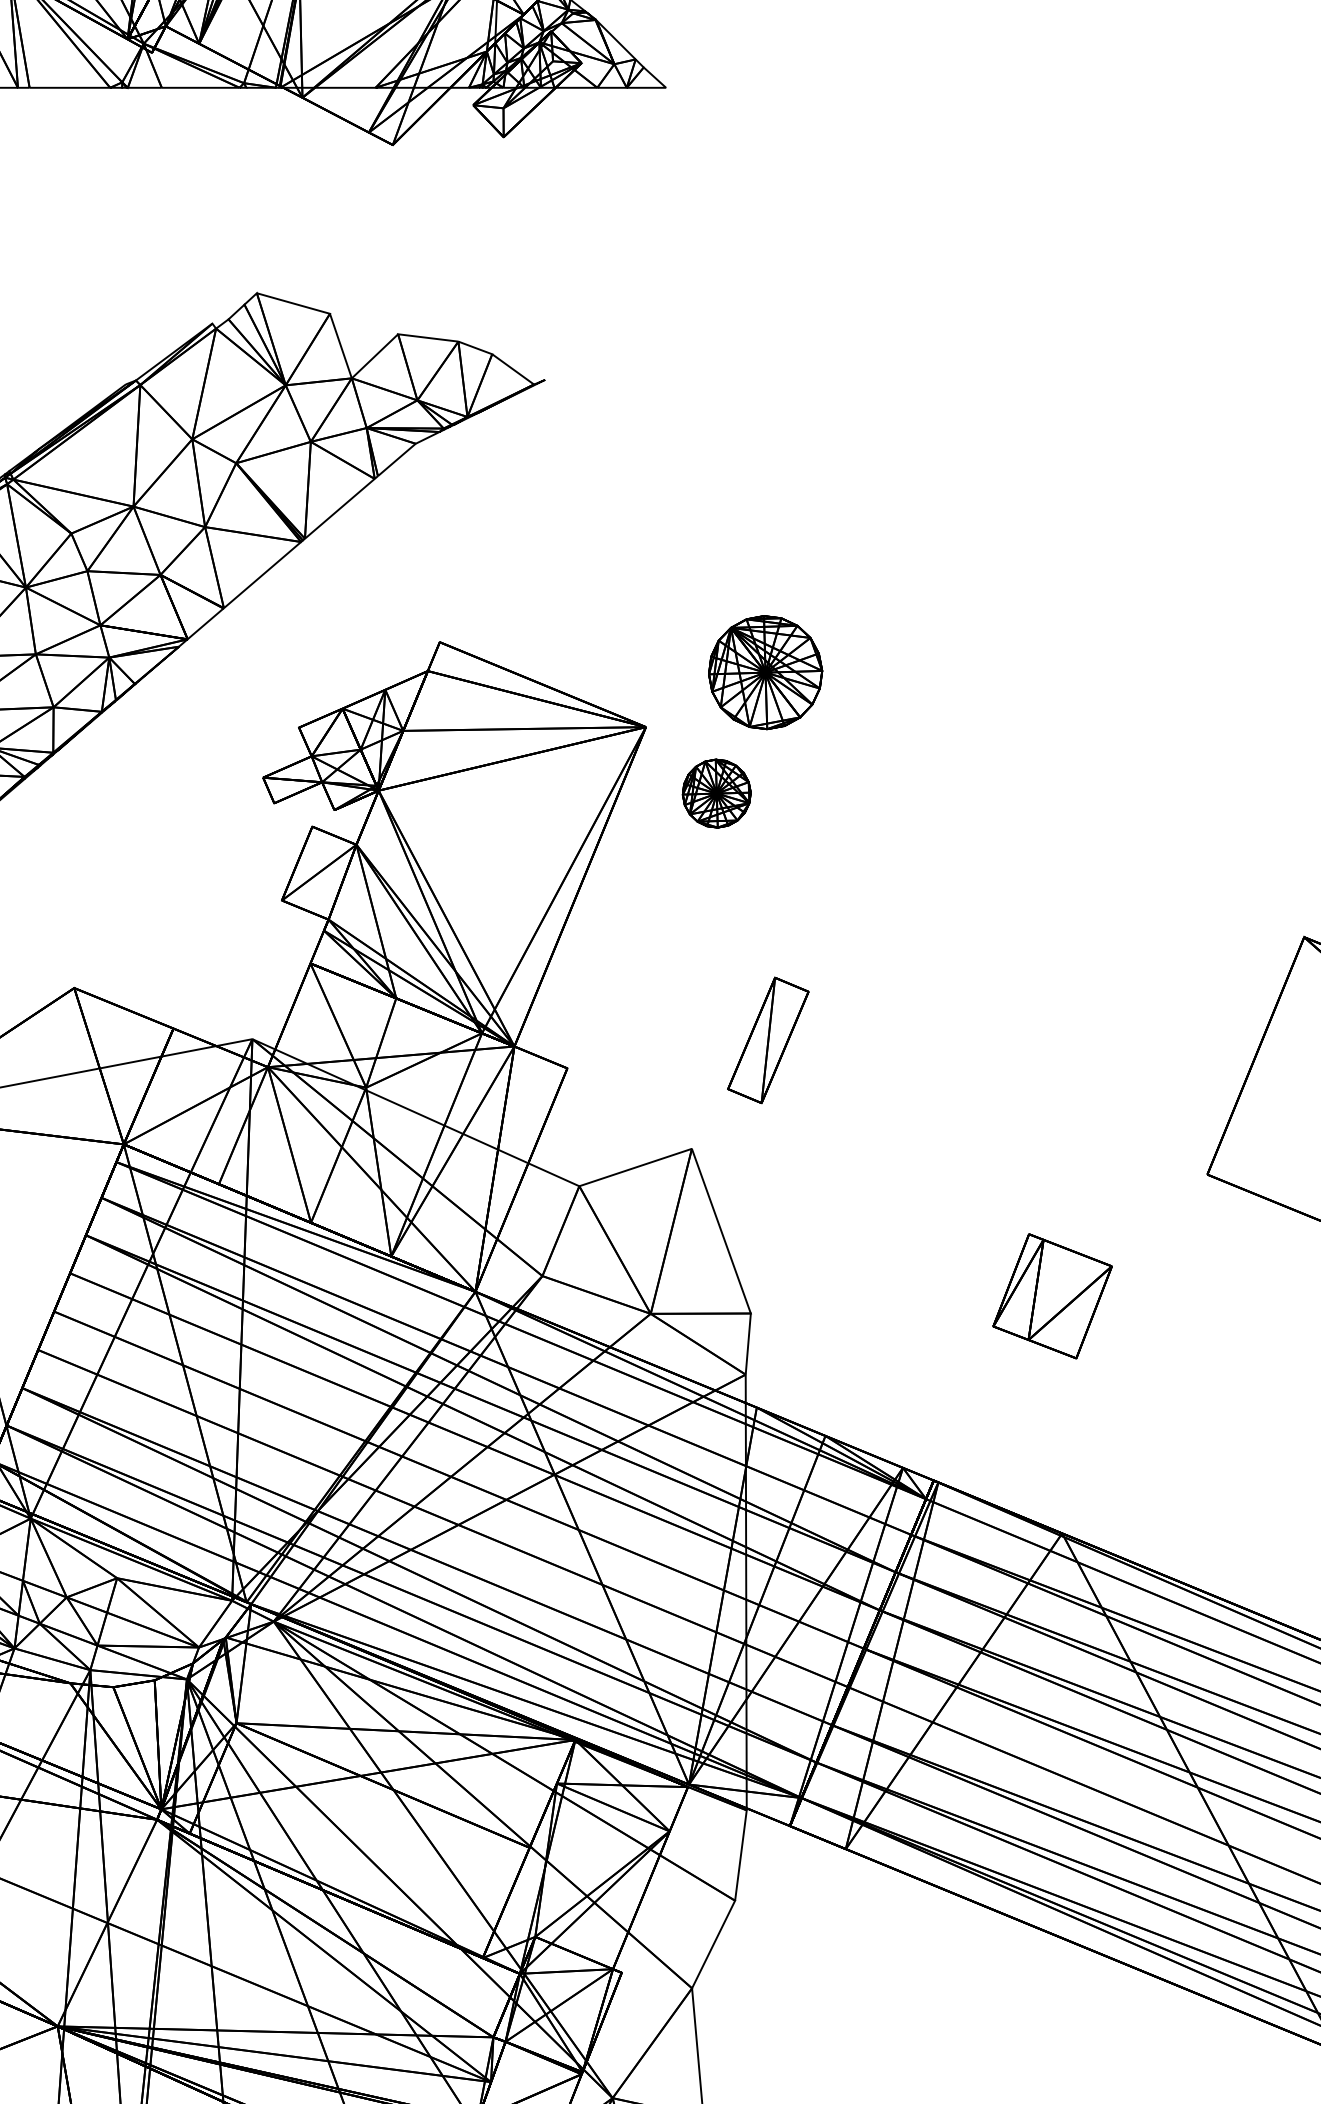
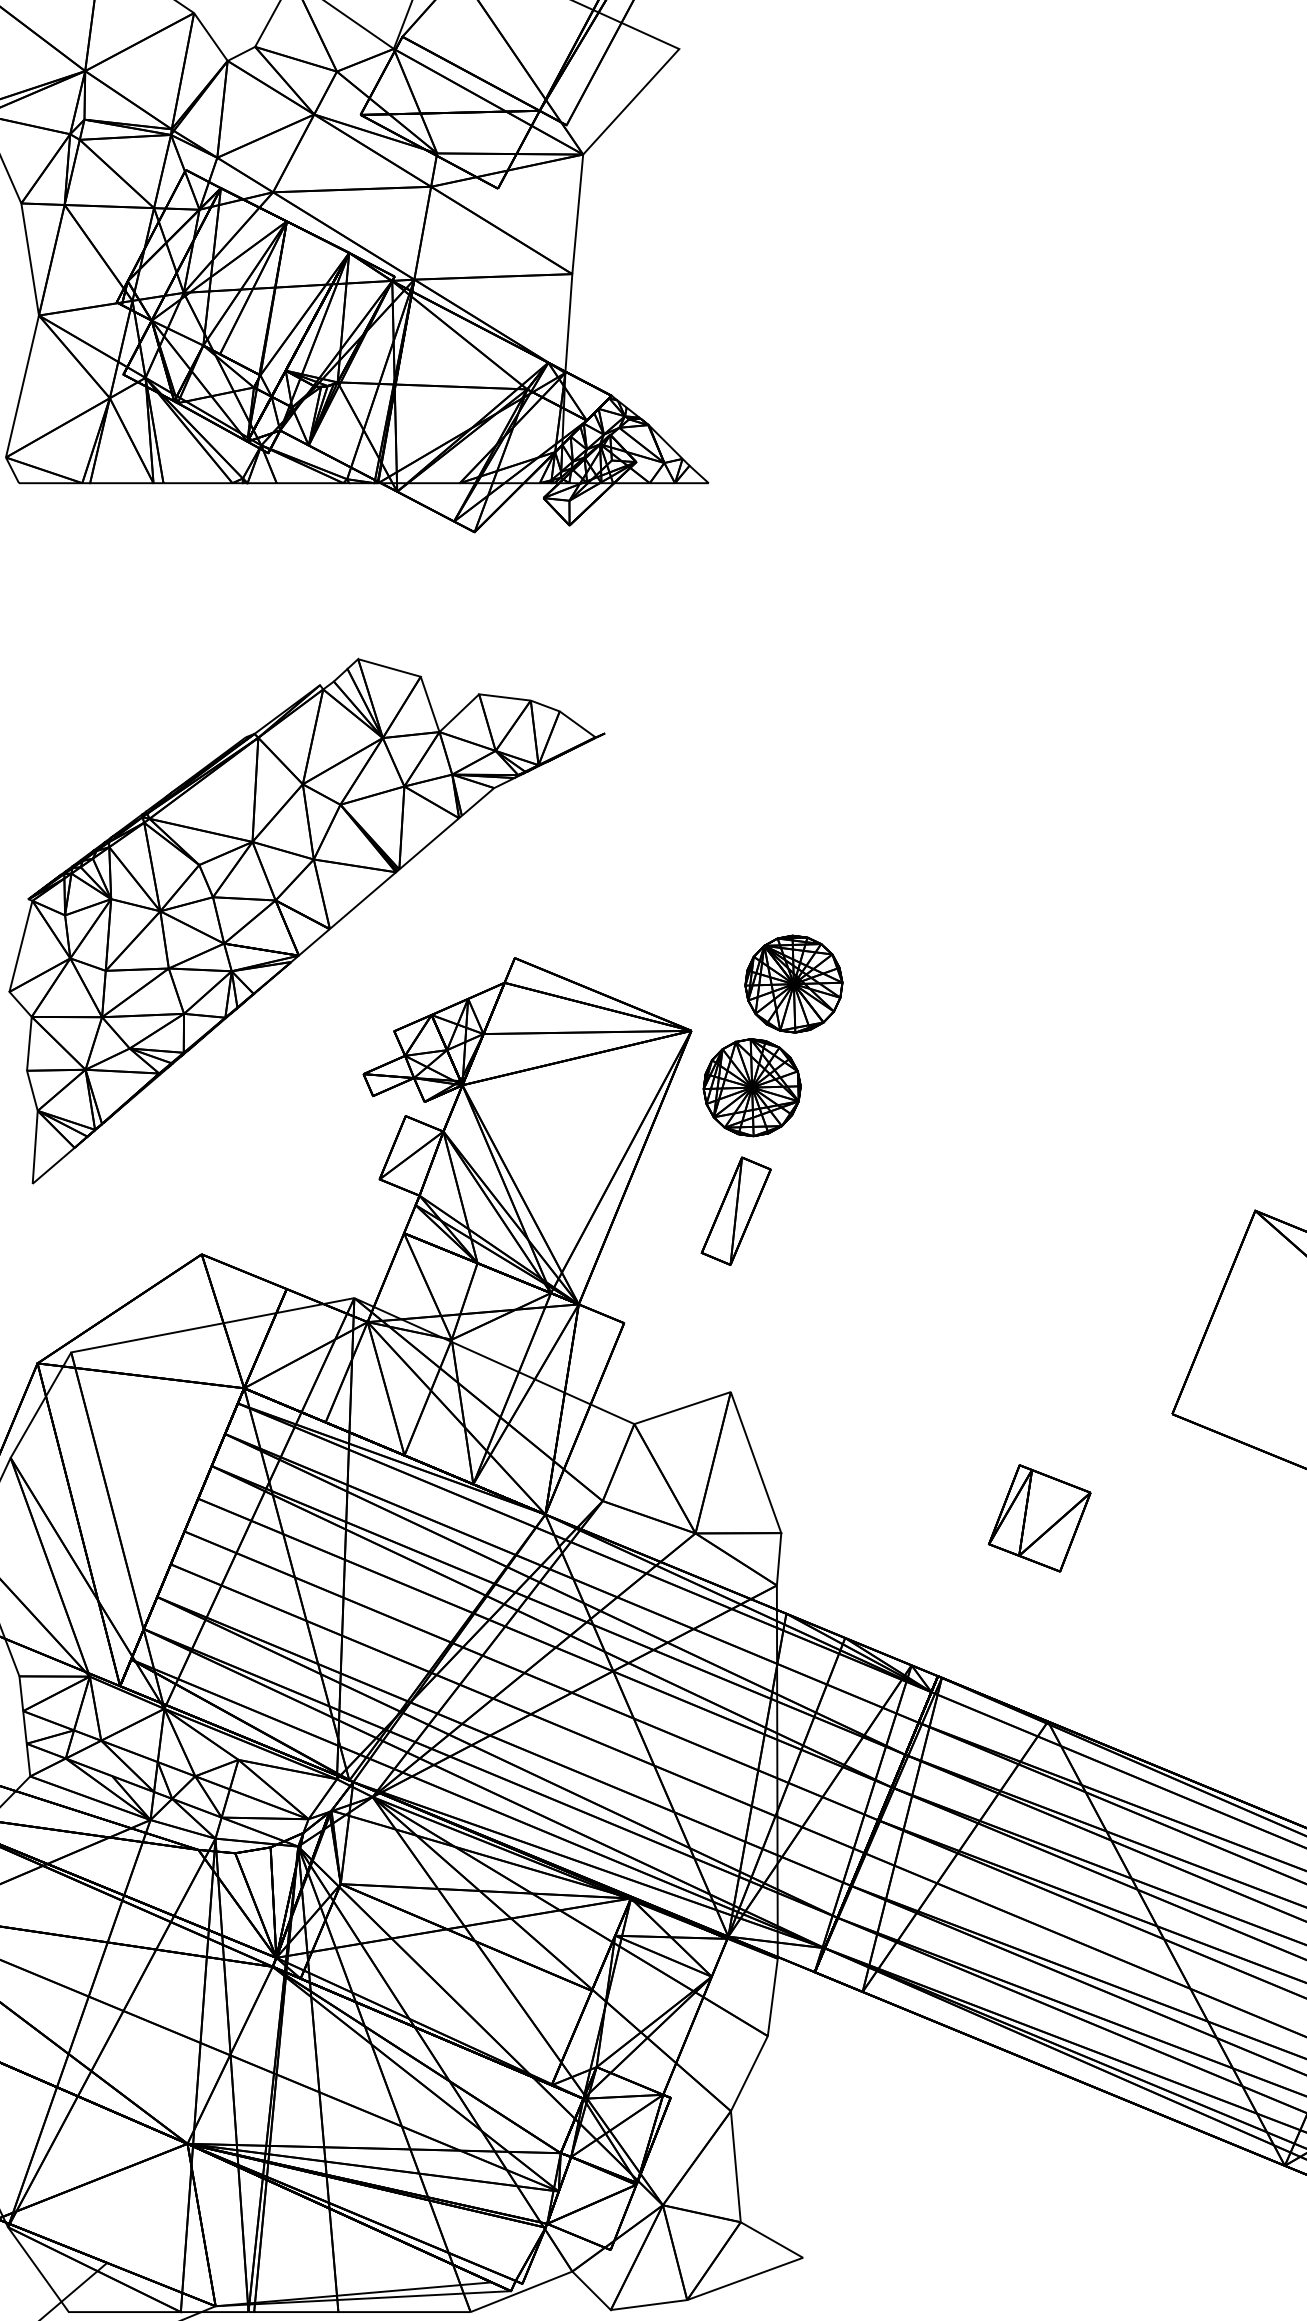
part: (716, 793) -> (751, 1087), size x1.67
part: (767, 1039) -> (735, 1210), moved

